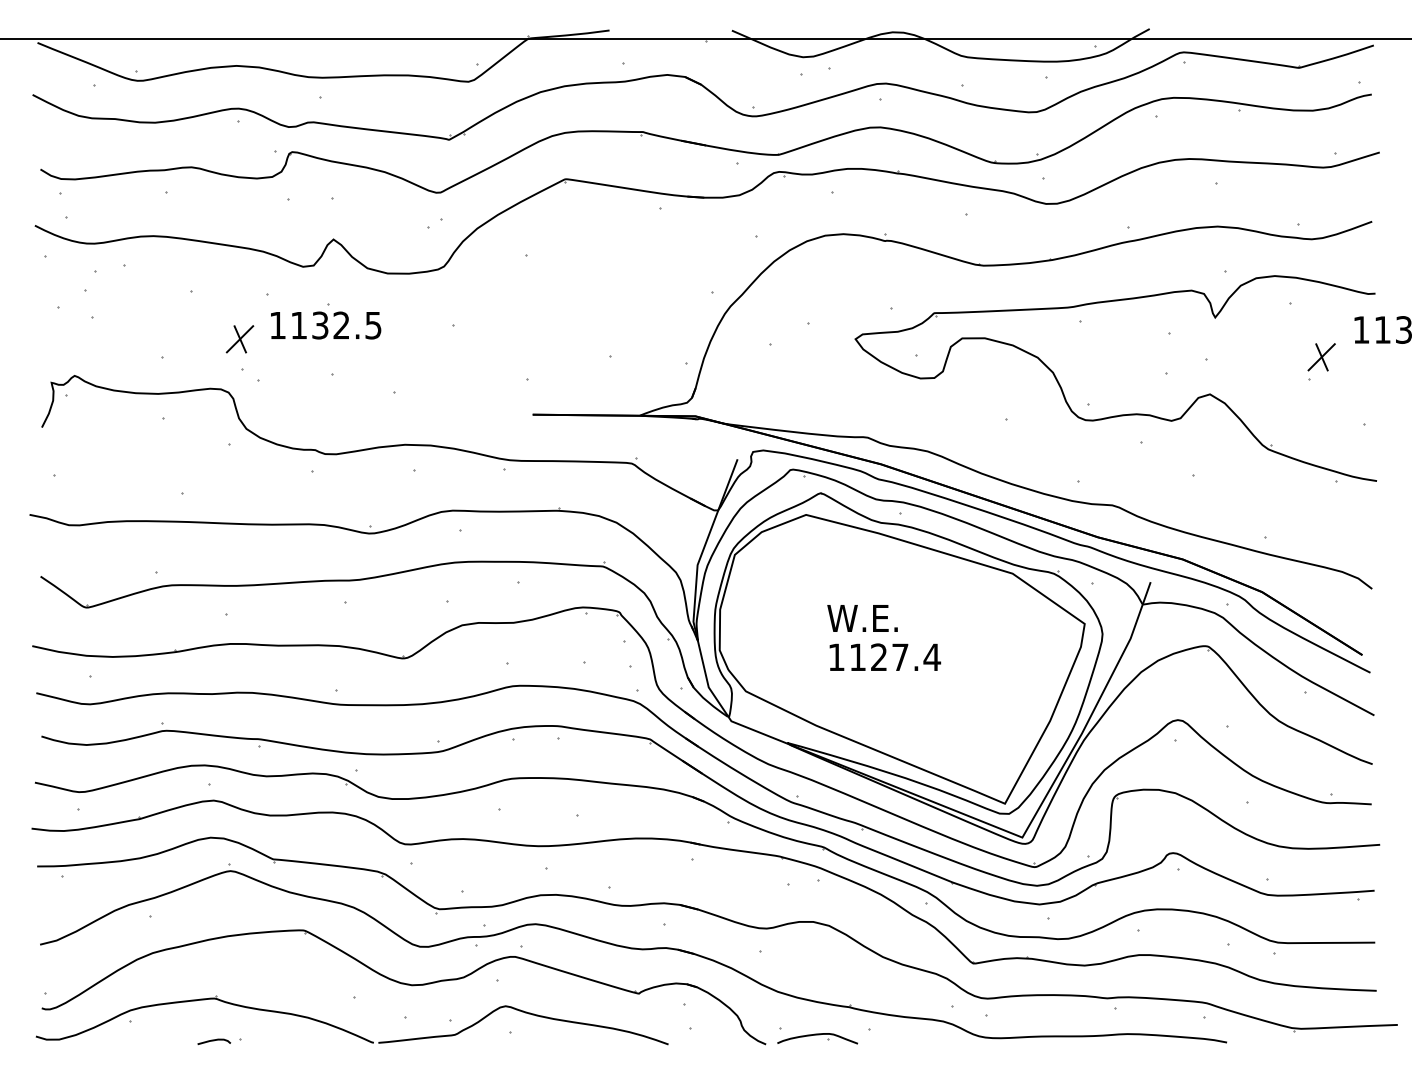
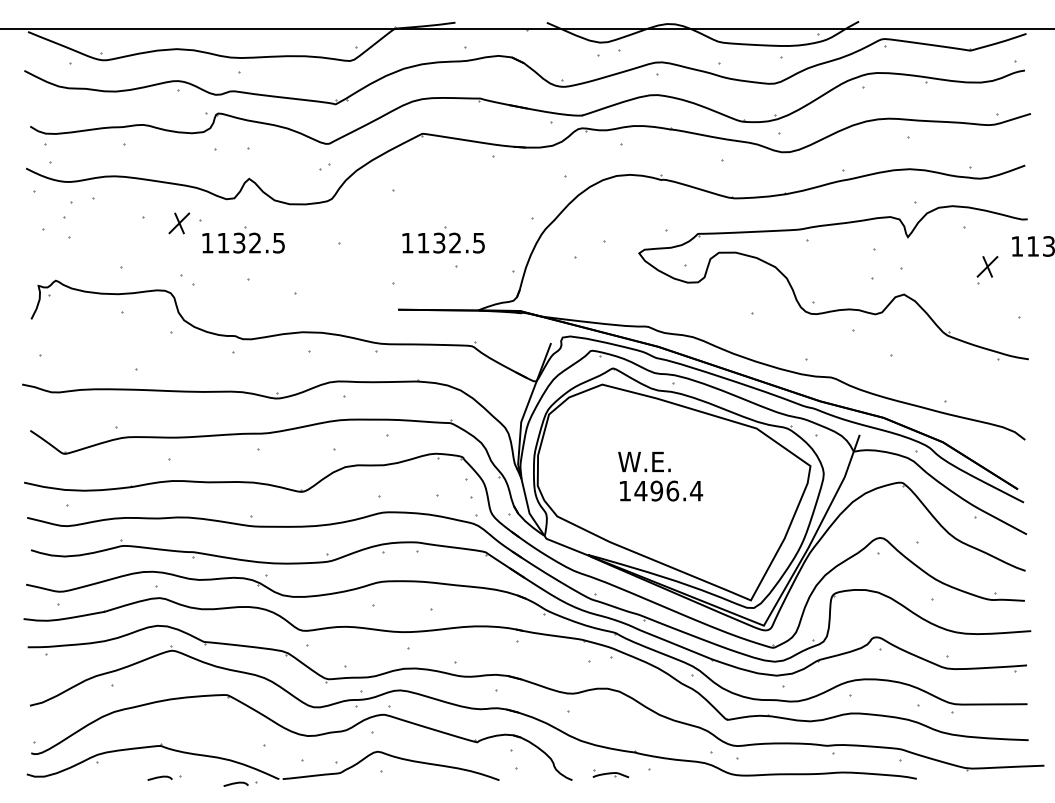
part: (593, 320) -> (443, 239), added
part: (240, 339) -> (179, 223), moved
text: (878, 656) -> (656, 490), 1127.4 -> 1496.4
part: (817, 1035) -> (610, 773), size x0.6
part: (321, 1048) -> (240, 783), added

